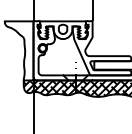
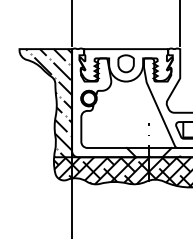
hatch: (20, 50) -> (48, 102), added

